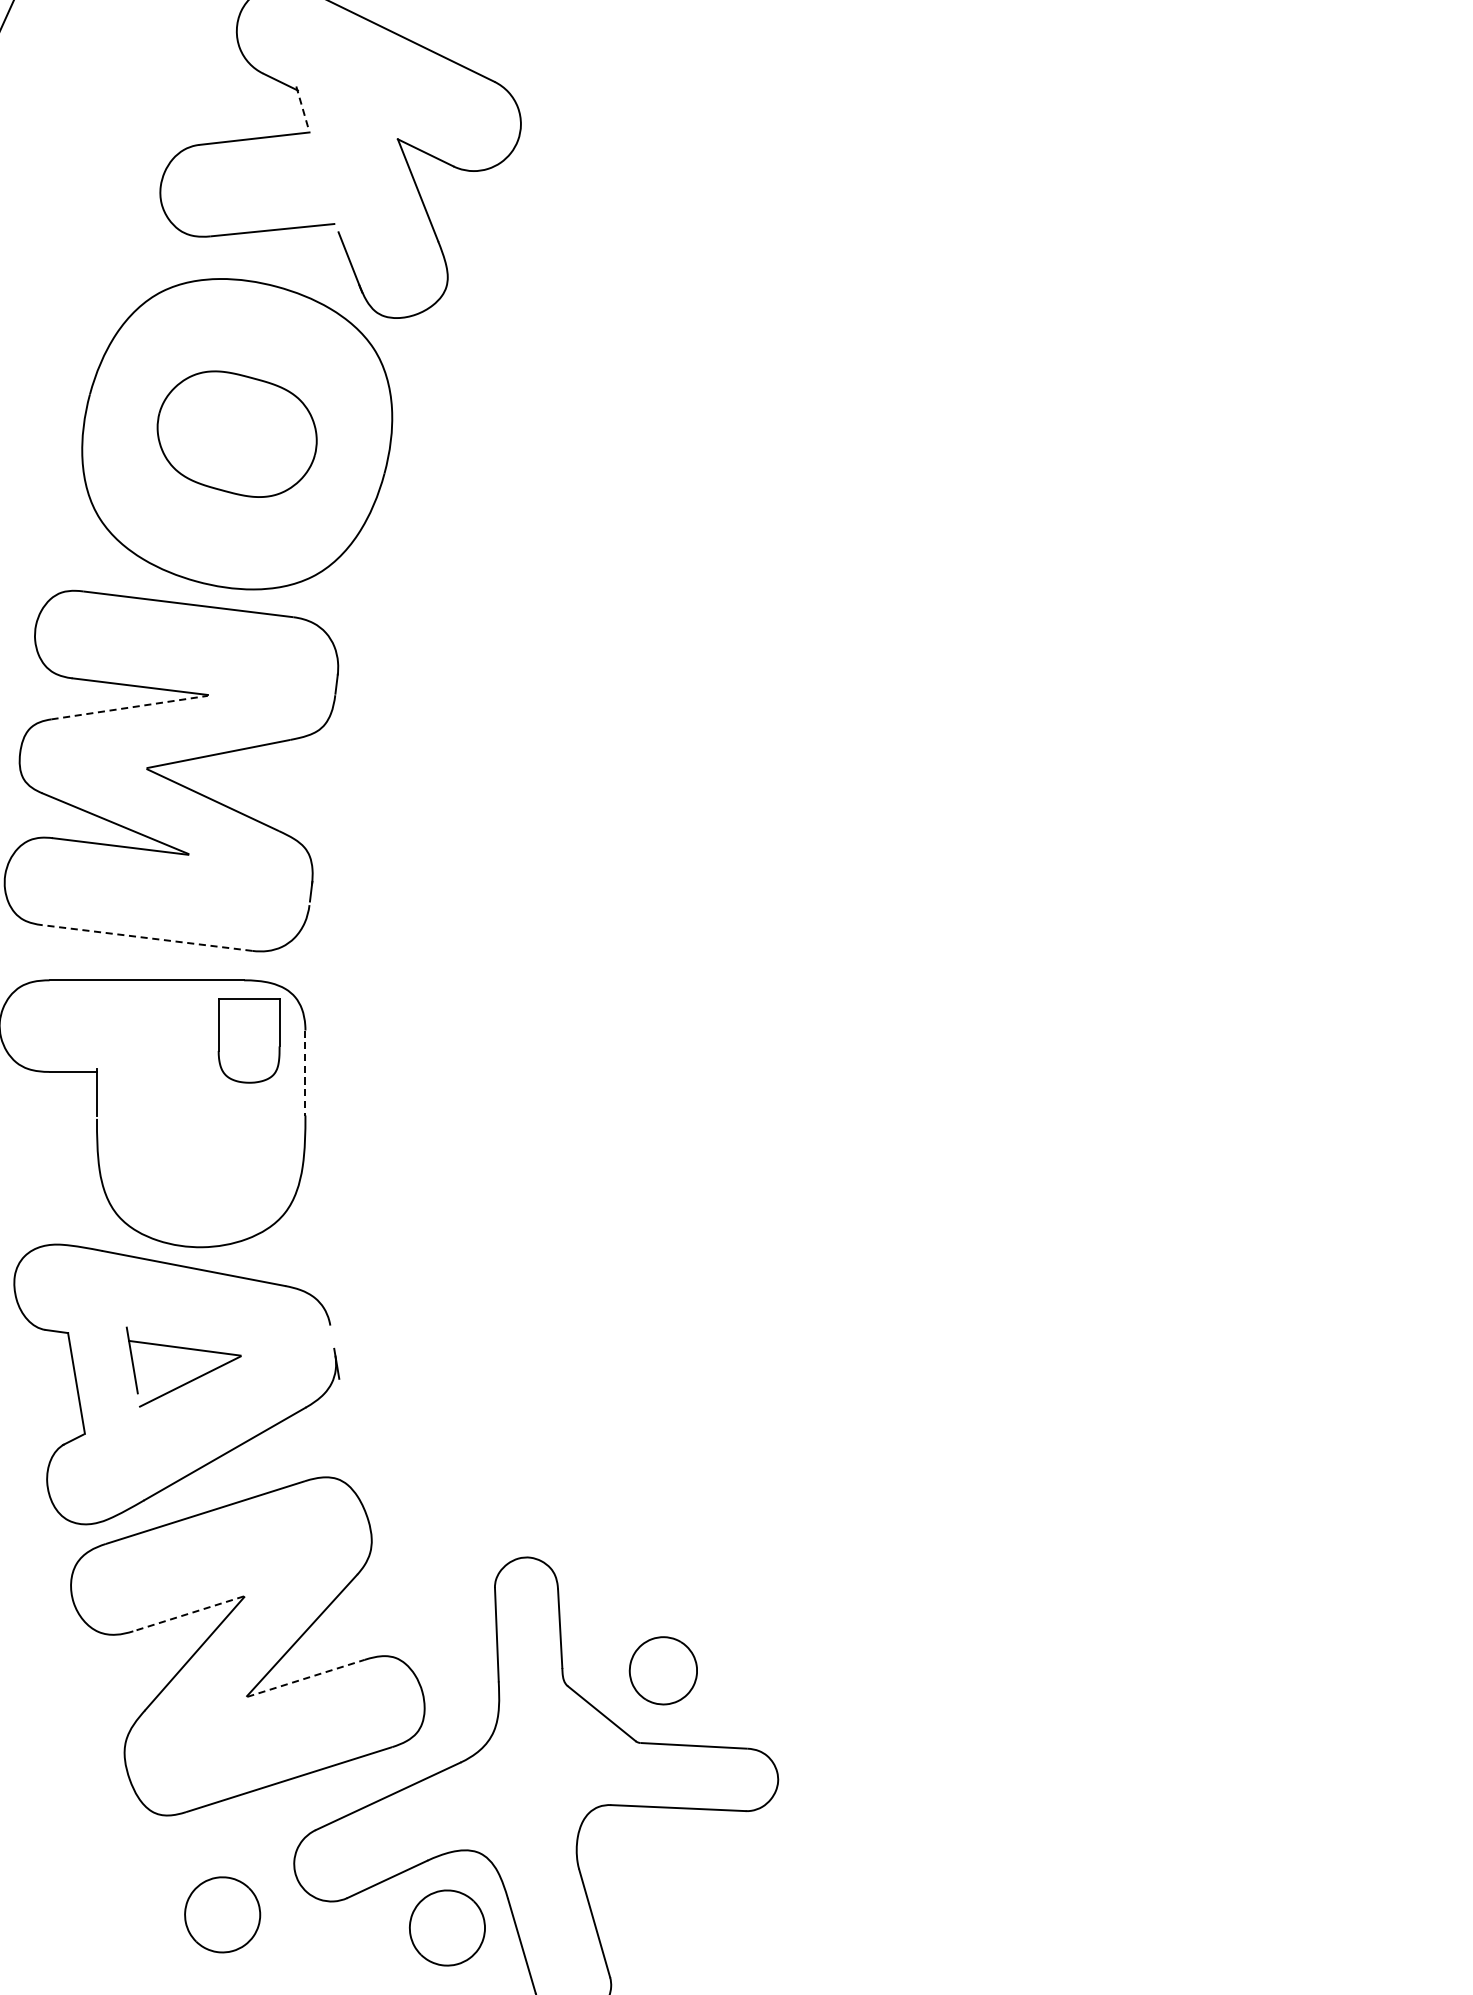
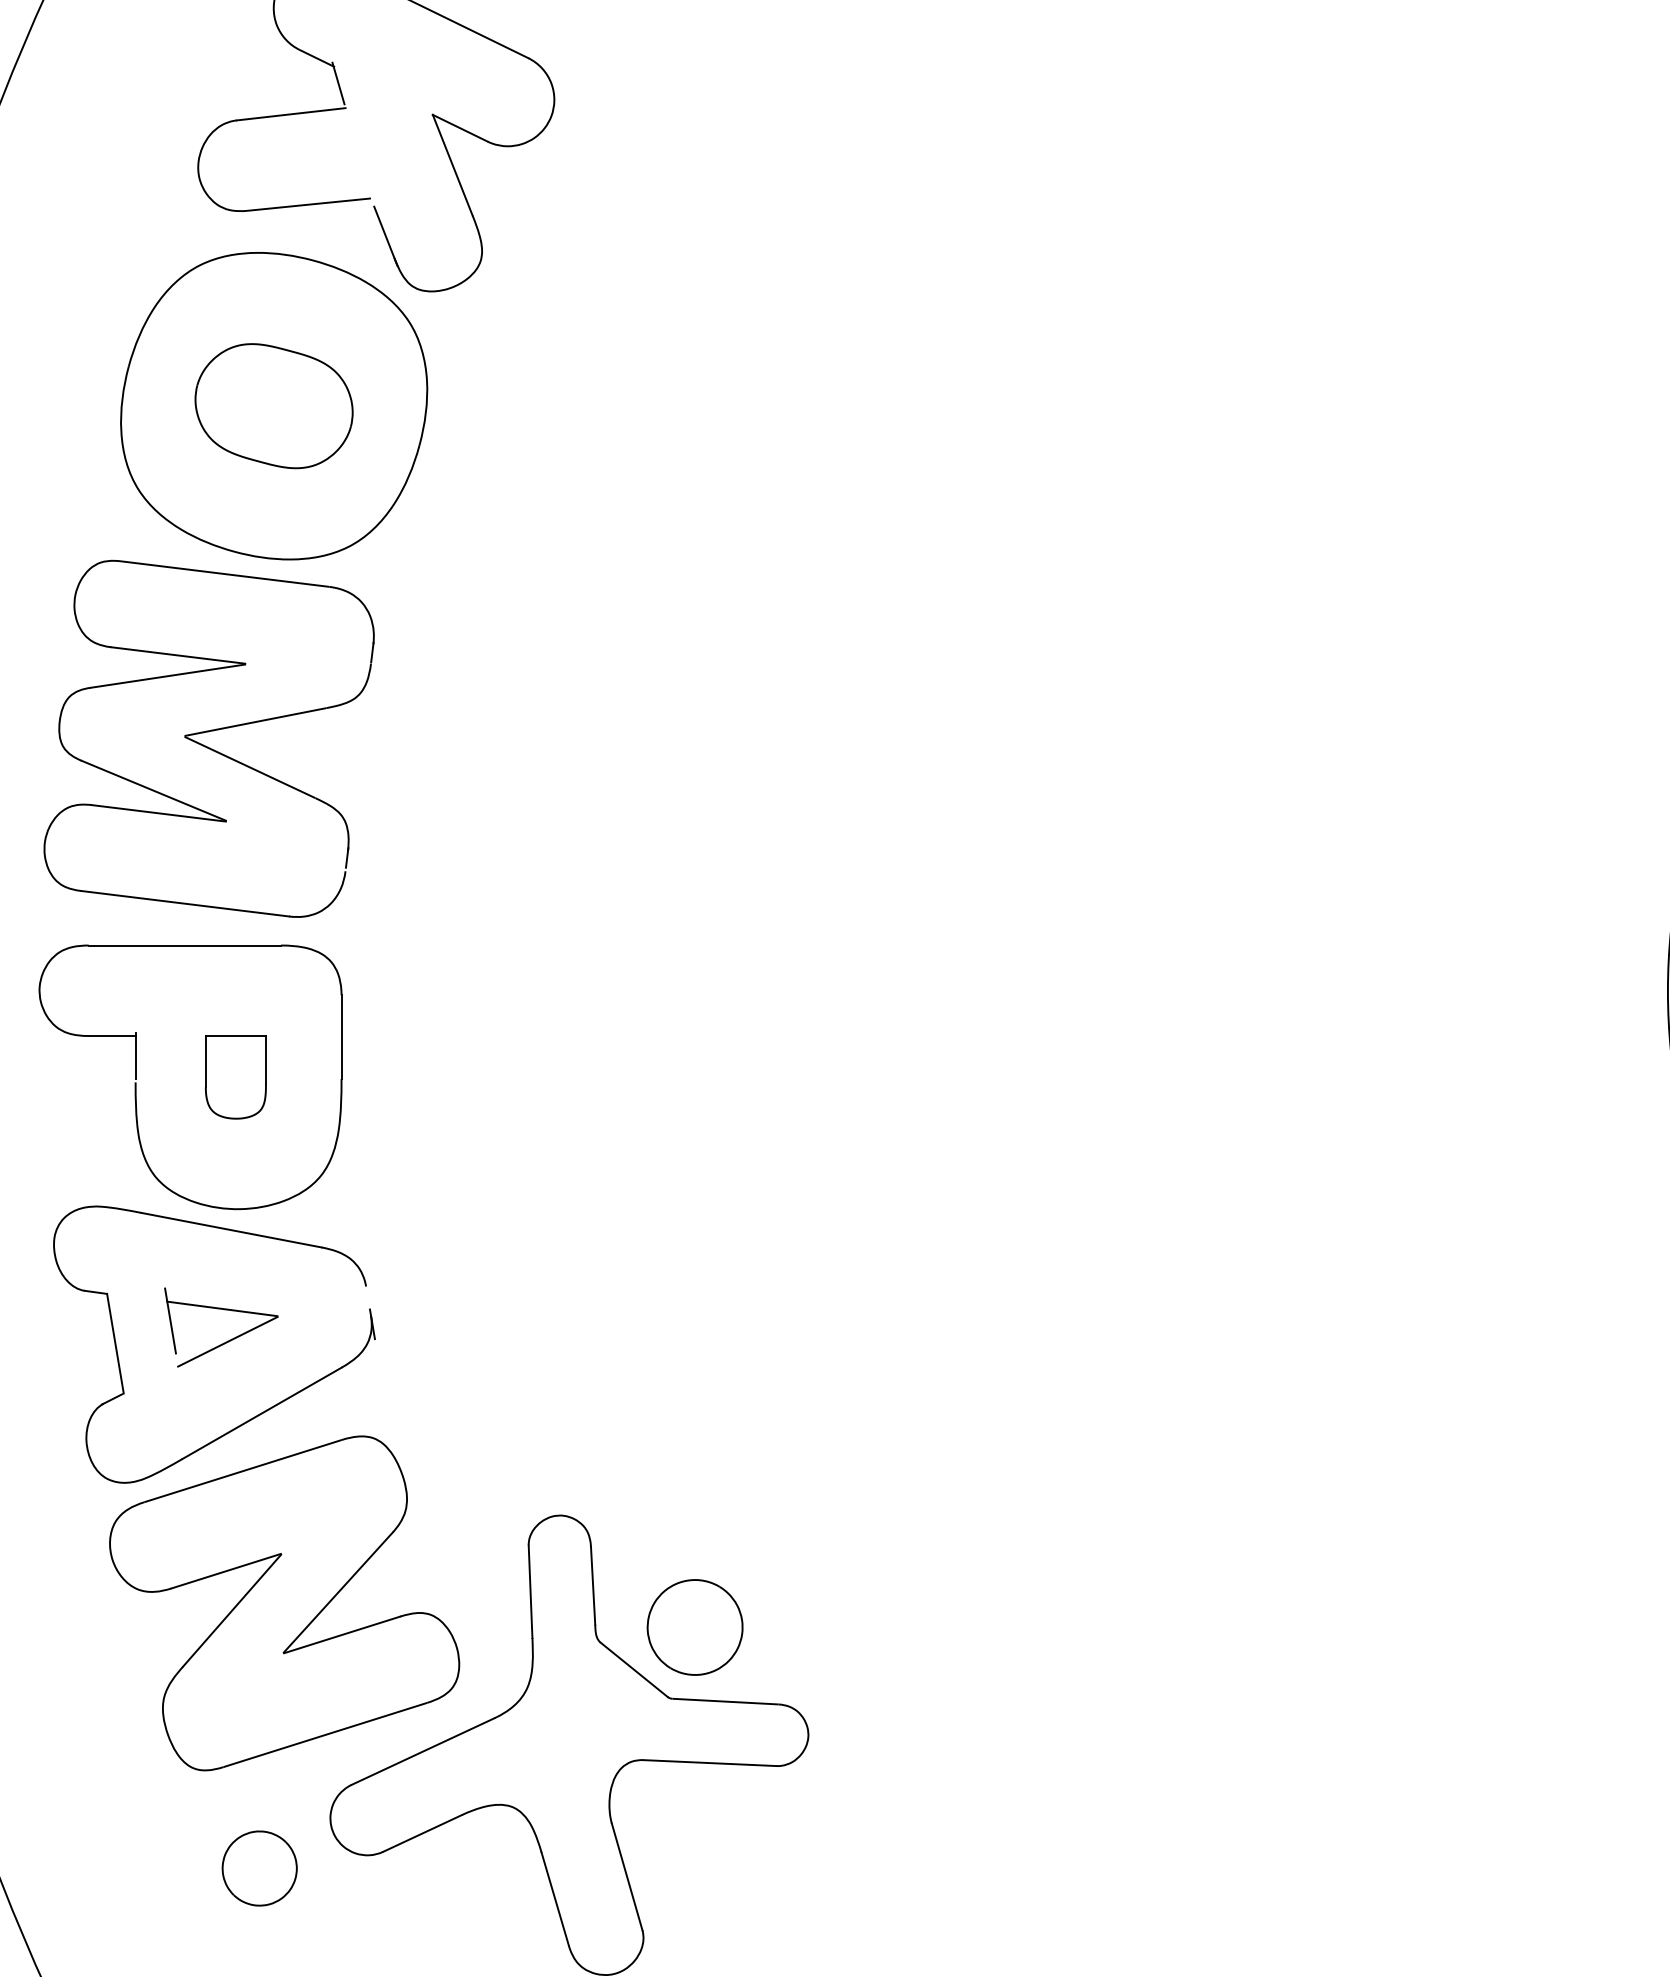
line: (302, 107) -> (338, 83), dashed -> solid
line: (130, 707) -> (168, 676), dashed -> solid
line: (147, 937) -> (185, 903), dashed -> solid
part: (248, 1041) -> (235, 1077), moved
line: (305, 1073) -> (341, 1037), dashed -> solid
line: (187, 1614) -> (225, 1571), dashed -> solid
part: (662, 1670) -> (694, 1627), size x1.43
line: (306, 1677) -> (342, 1634), dashed -> solid
part: (447, 1927) -> (481, 1881), removed

